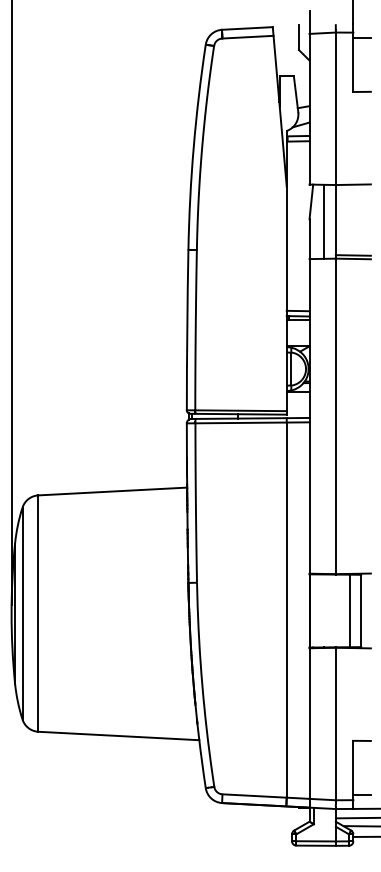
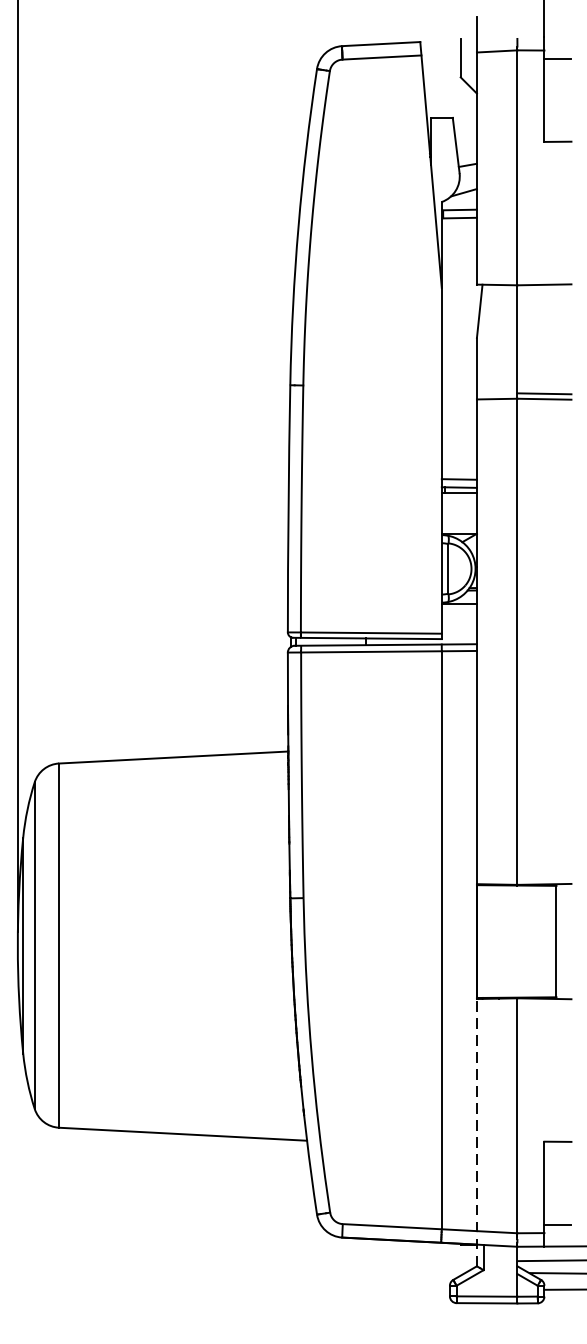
line: (323, 221) -> (498, 341), removed
line: (350, 610) -> (540, 940), removed
line: (309, 734) -> (476, 1131), solid -> dashed

